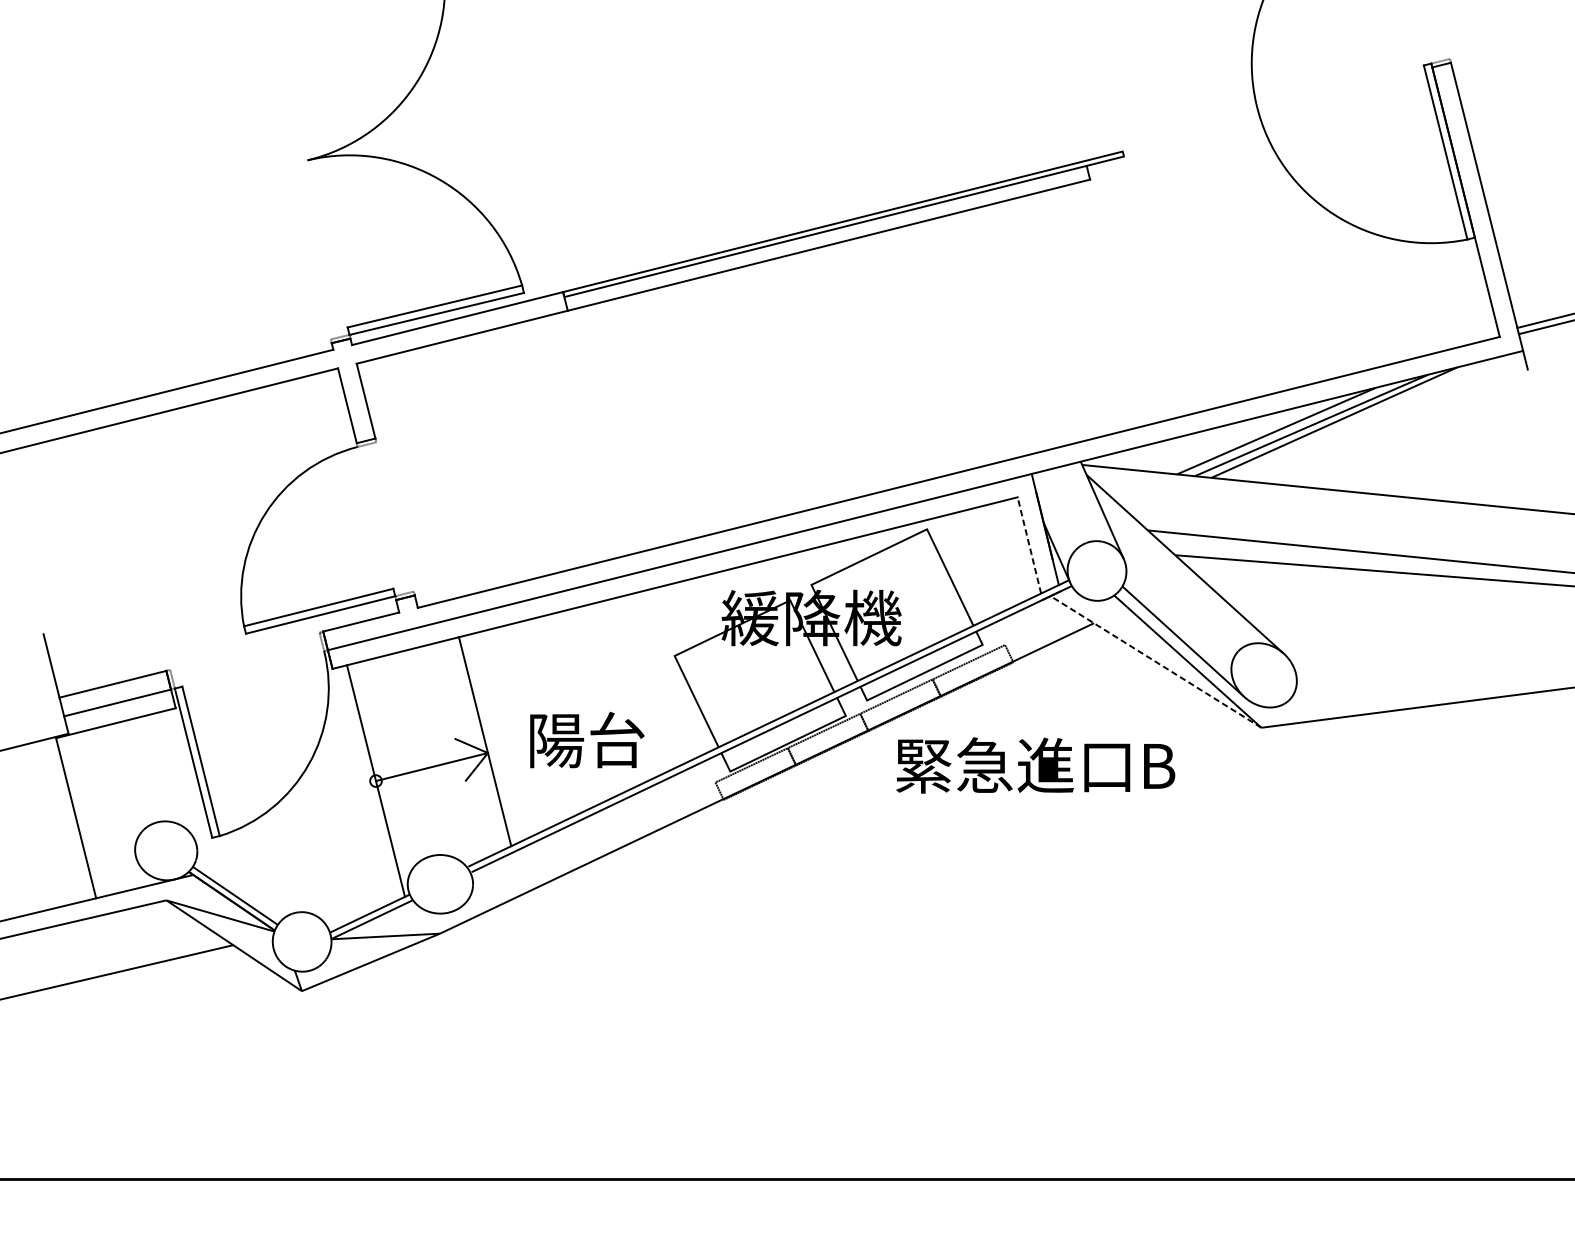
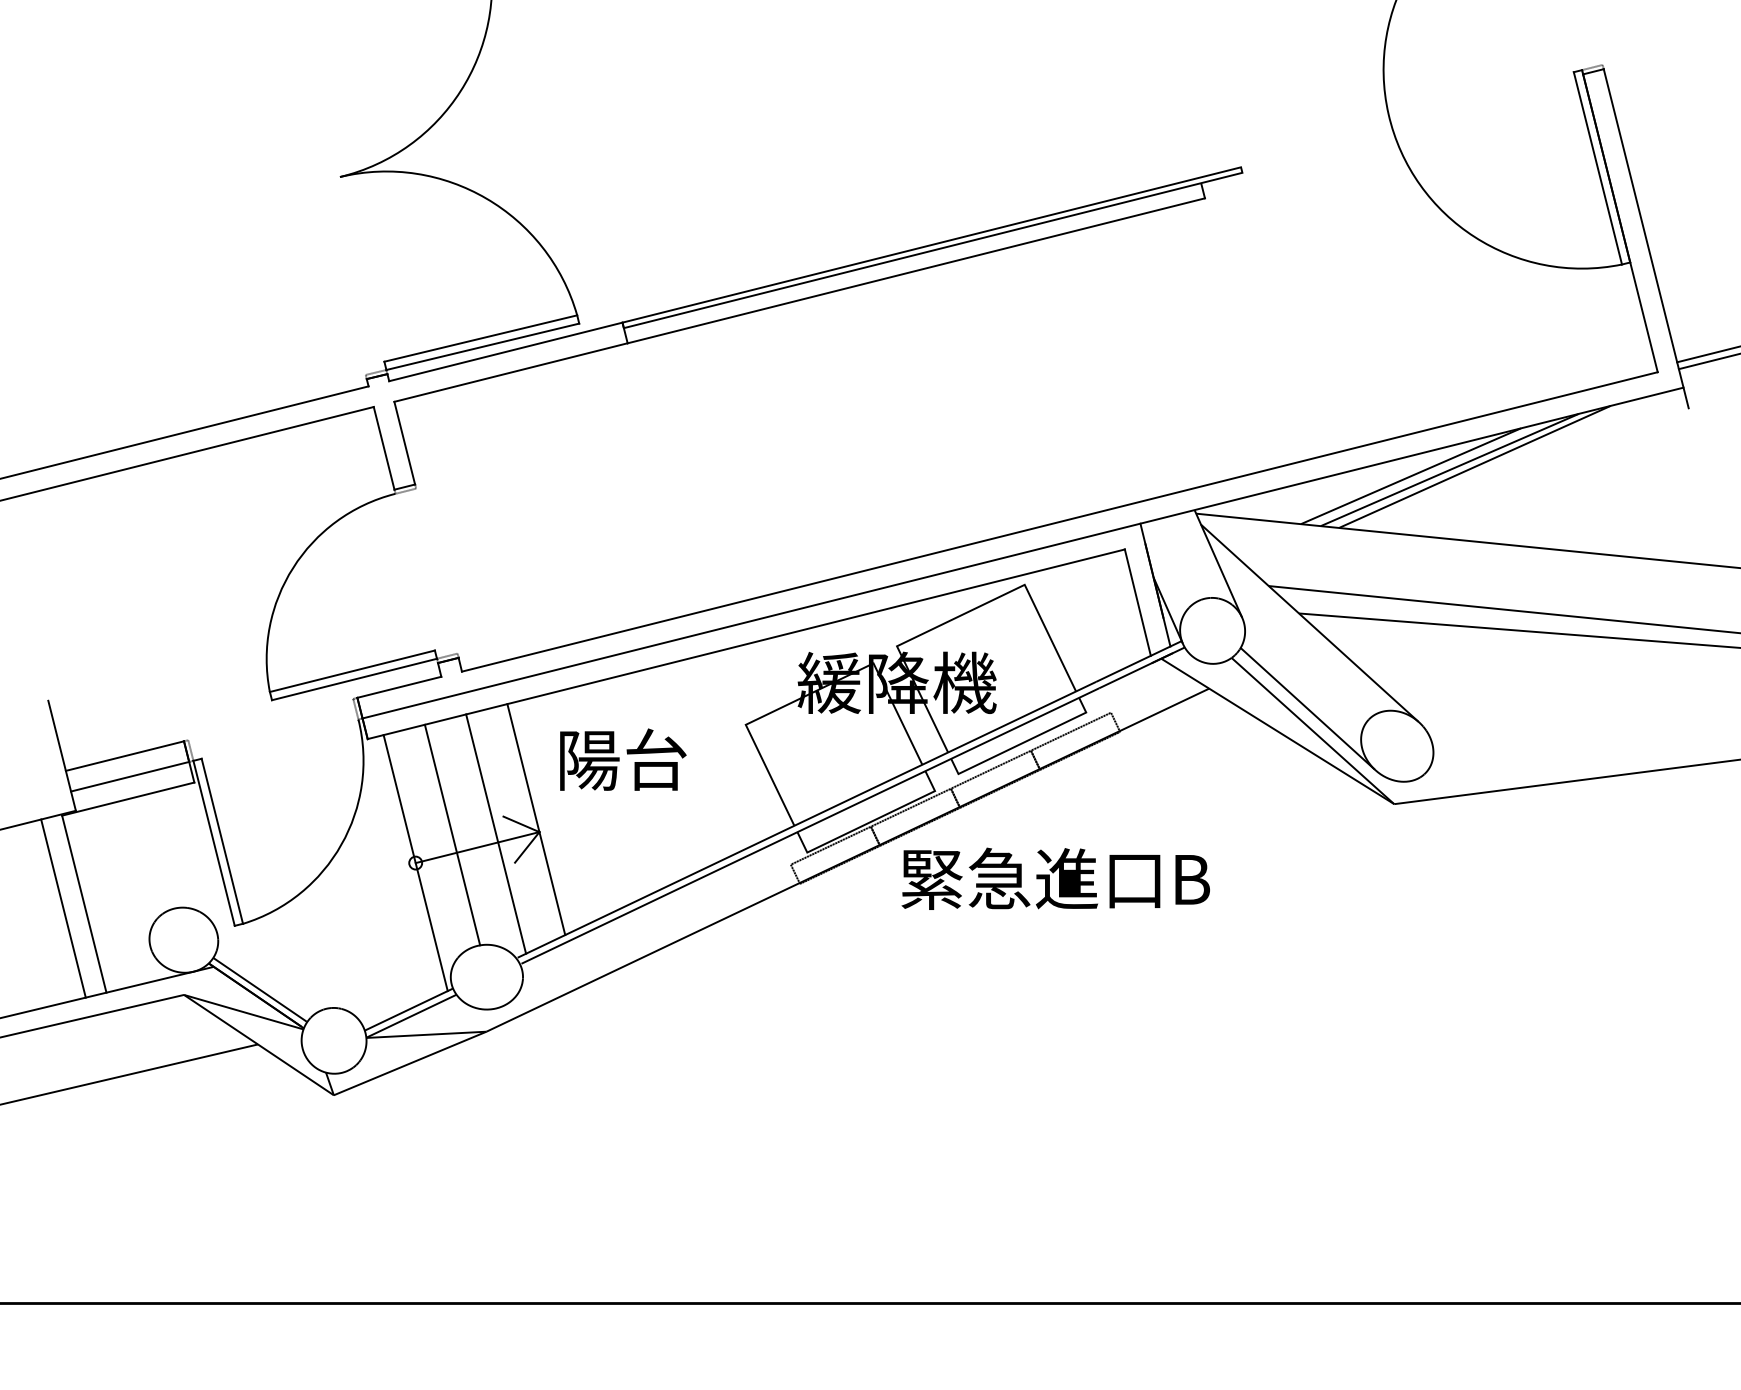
line: (1029, 545) -> (1137, 602), dashed -> solid
line: (1155, 662) -> (1277, 731), dashed -> solid
text: (587, 739) -> (623, 759), moved
line: (449, 754) -> (496, 833), added
line: (409, 755) -> (452, 834), added
text: (1035, 765) -> (1055, 878), moved
line: (57, 822) -> (63, 908), added

